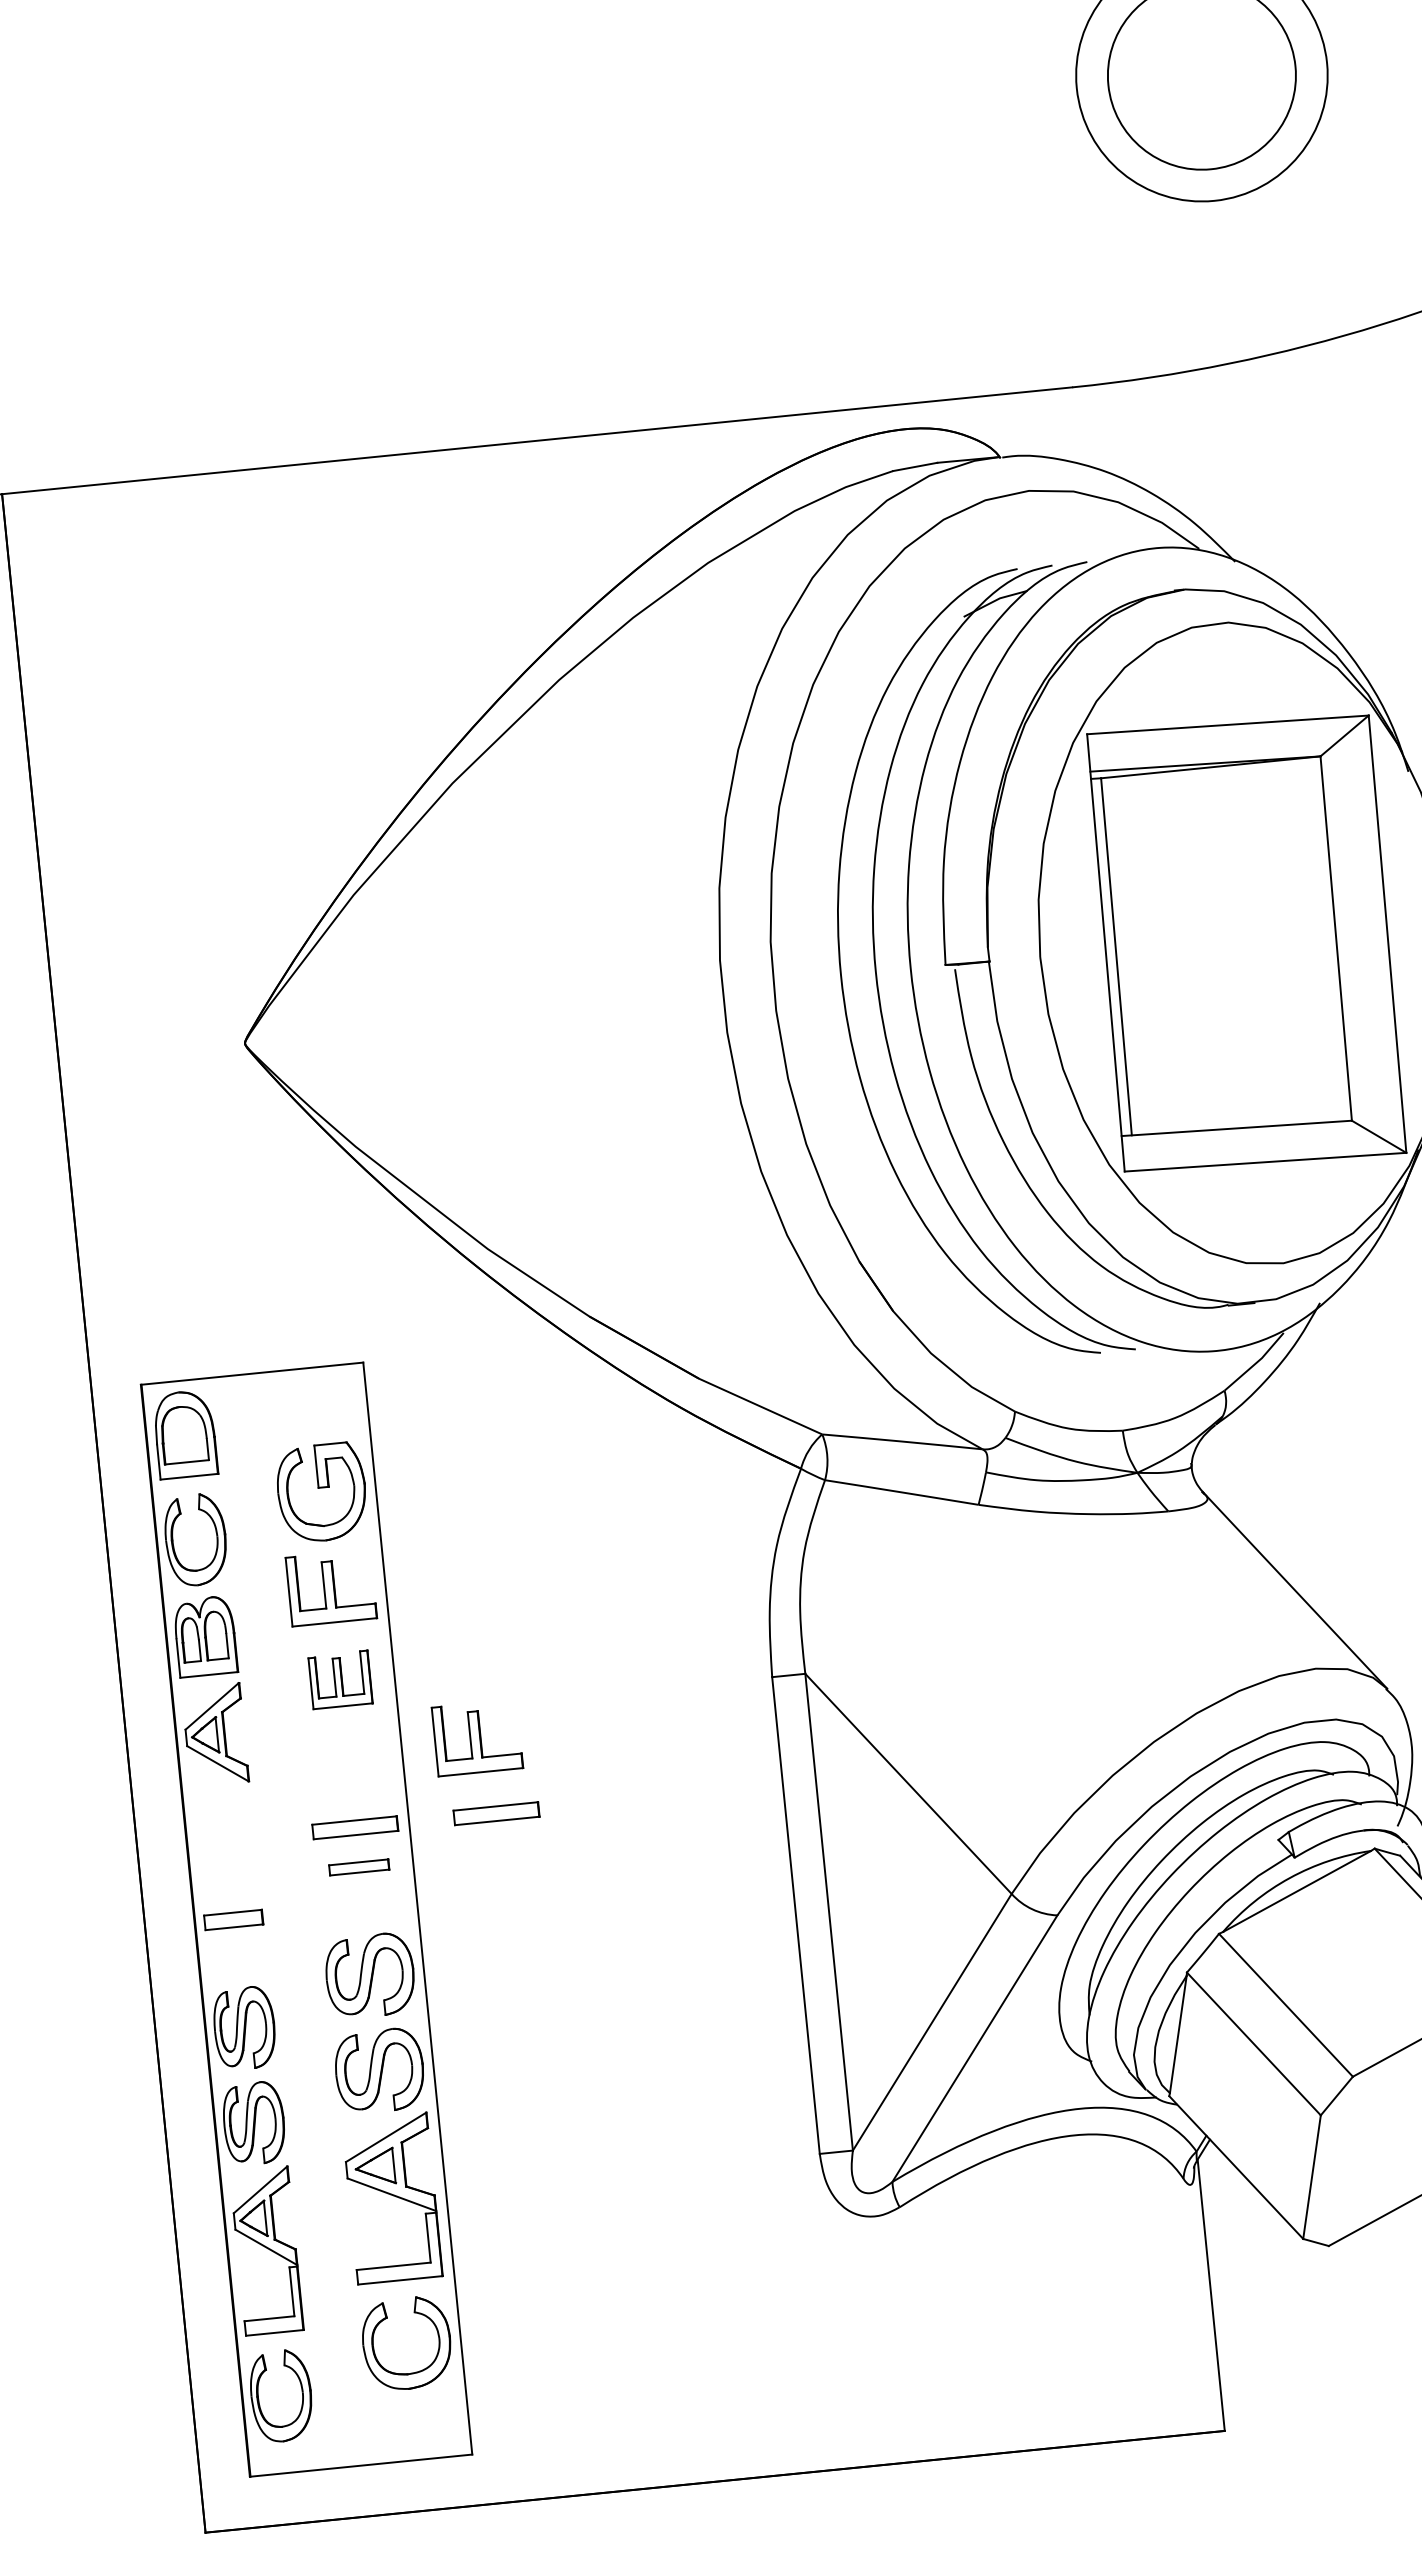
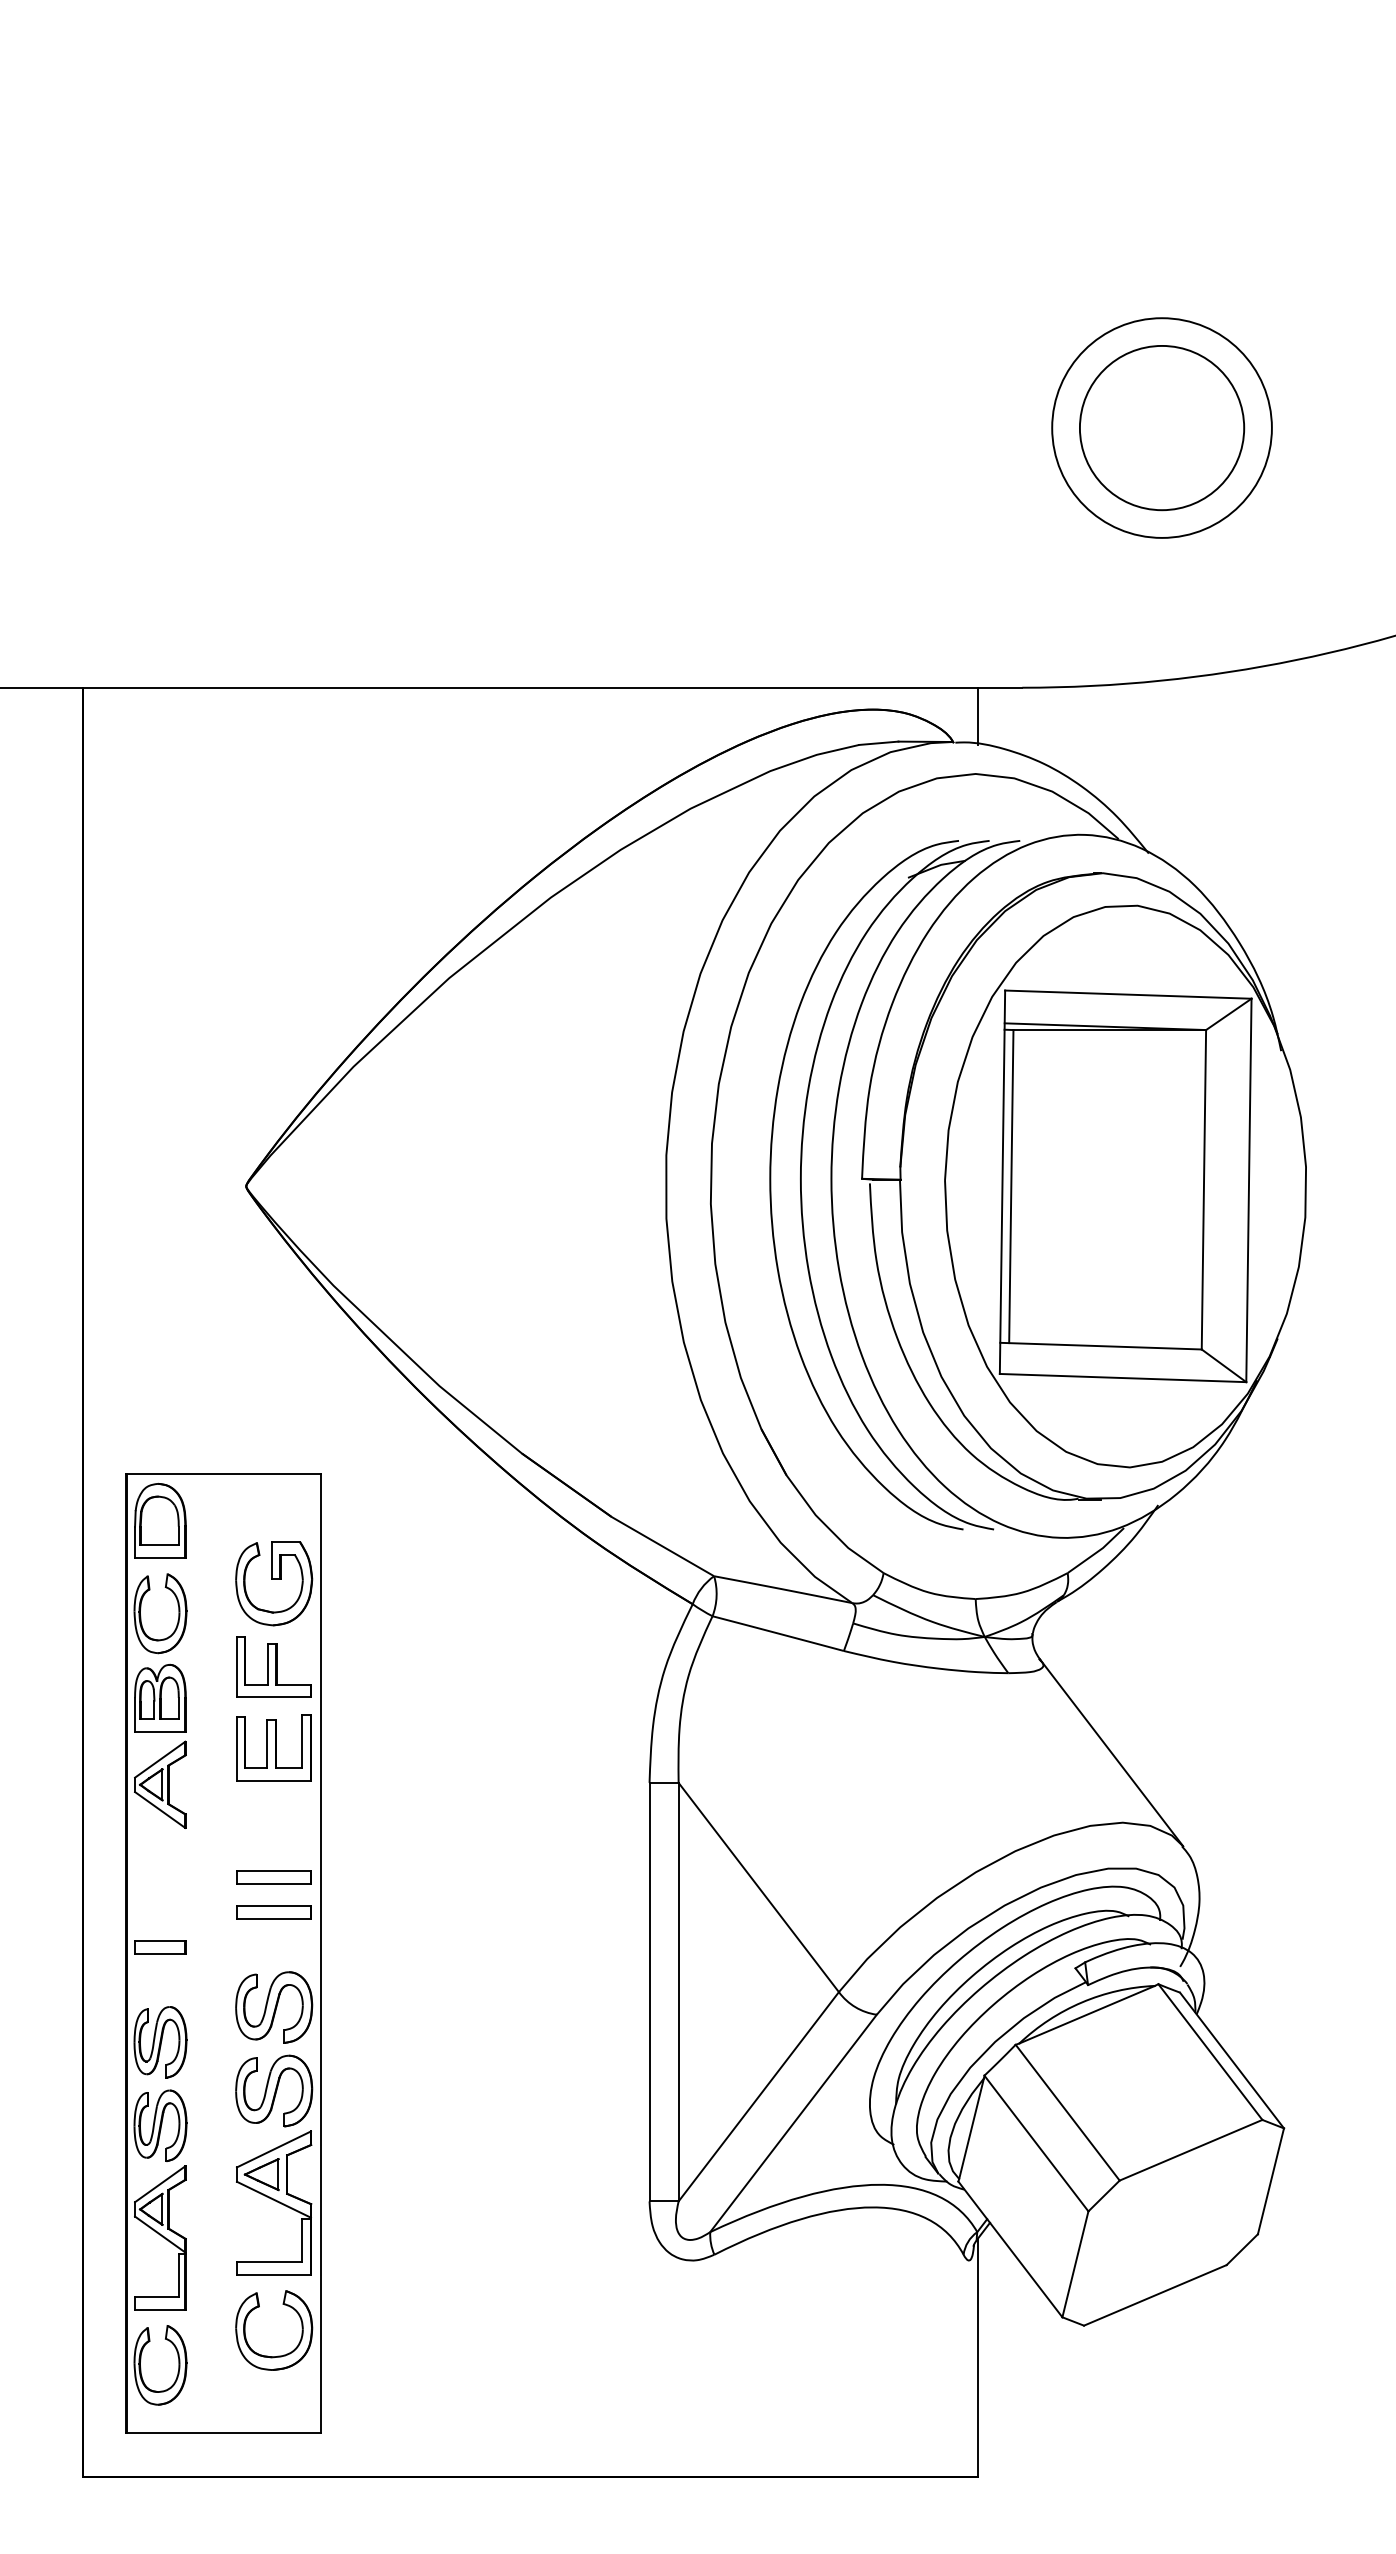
line: (1024, 424) -> (977, 715), added
part: (339, 1679) -> (273, 1747), size x1.43
part: (476, 1737) -> (387, 1809), removed
part: (495, 1813) -> (397, 1877), removed
part: (358, 1867) -> (273, 1912), size x1.43

